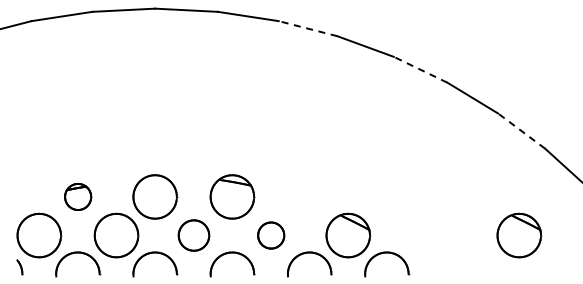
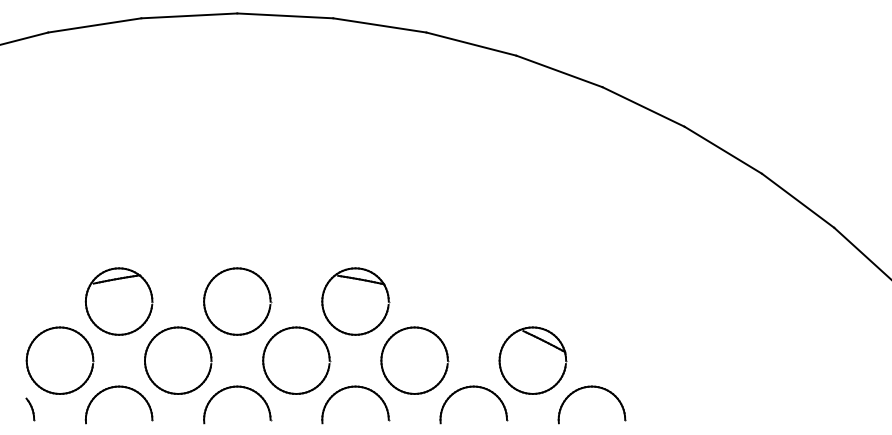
line: (307, 28) -> (470, 43), dashed -> solid
line: (420, 69) -> (643, 106), dashed -> solid
line: (521, 130) -> (797, 199), dashed -> solid
part: (78, 196) -> (120, 300), size x1.67
part: (194, 235) -> (297, 360), size x1.43
part: (271, 235) -> (415, 360), size x1.67
part: (519, 235) -> (794, 360), removed

